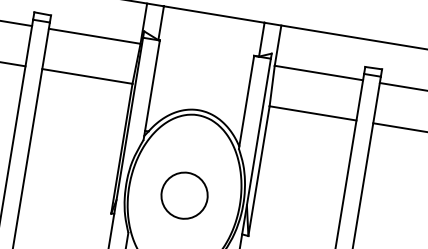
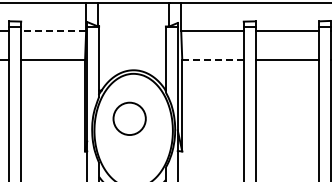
line: (94, 36) -> (53, 31), solid -> dashed
line: (313, 113) -> (213, 59), solid -> dashed
circle: (184, 195) -> (129, 118), moved

